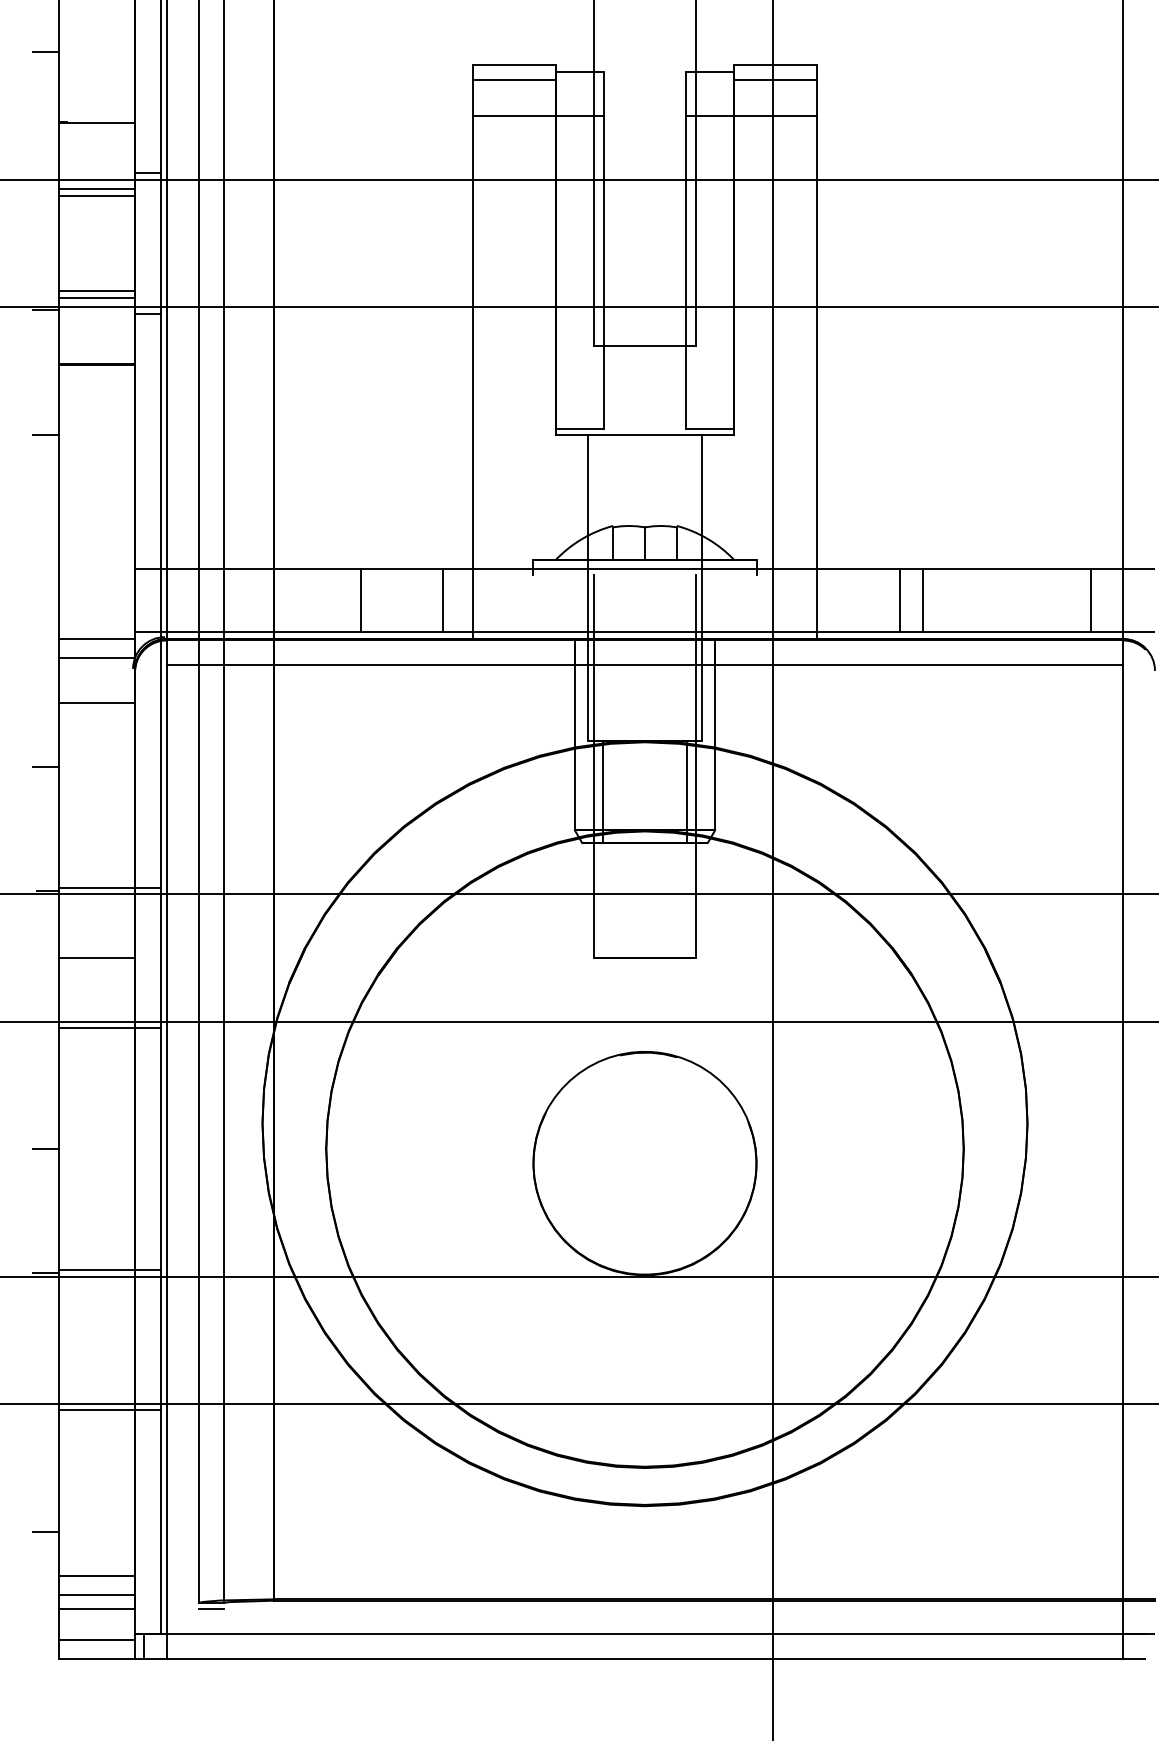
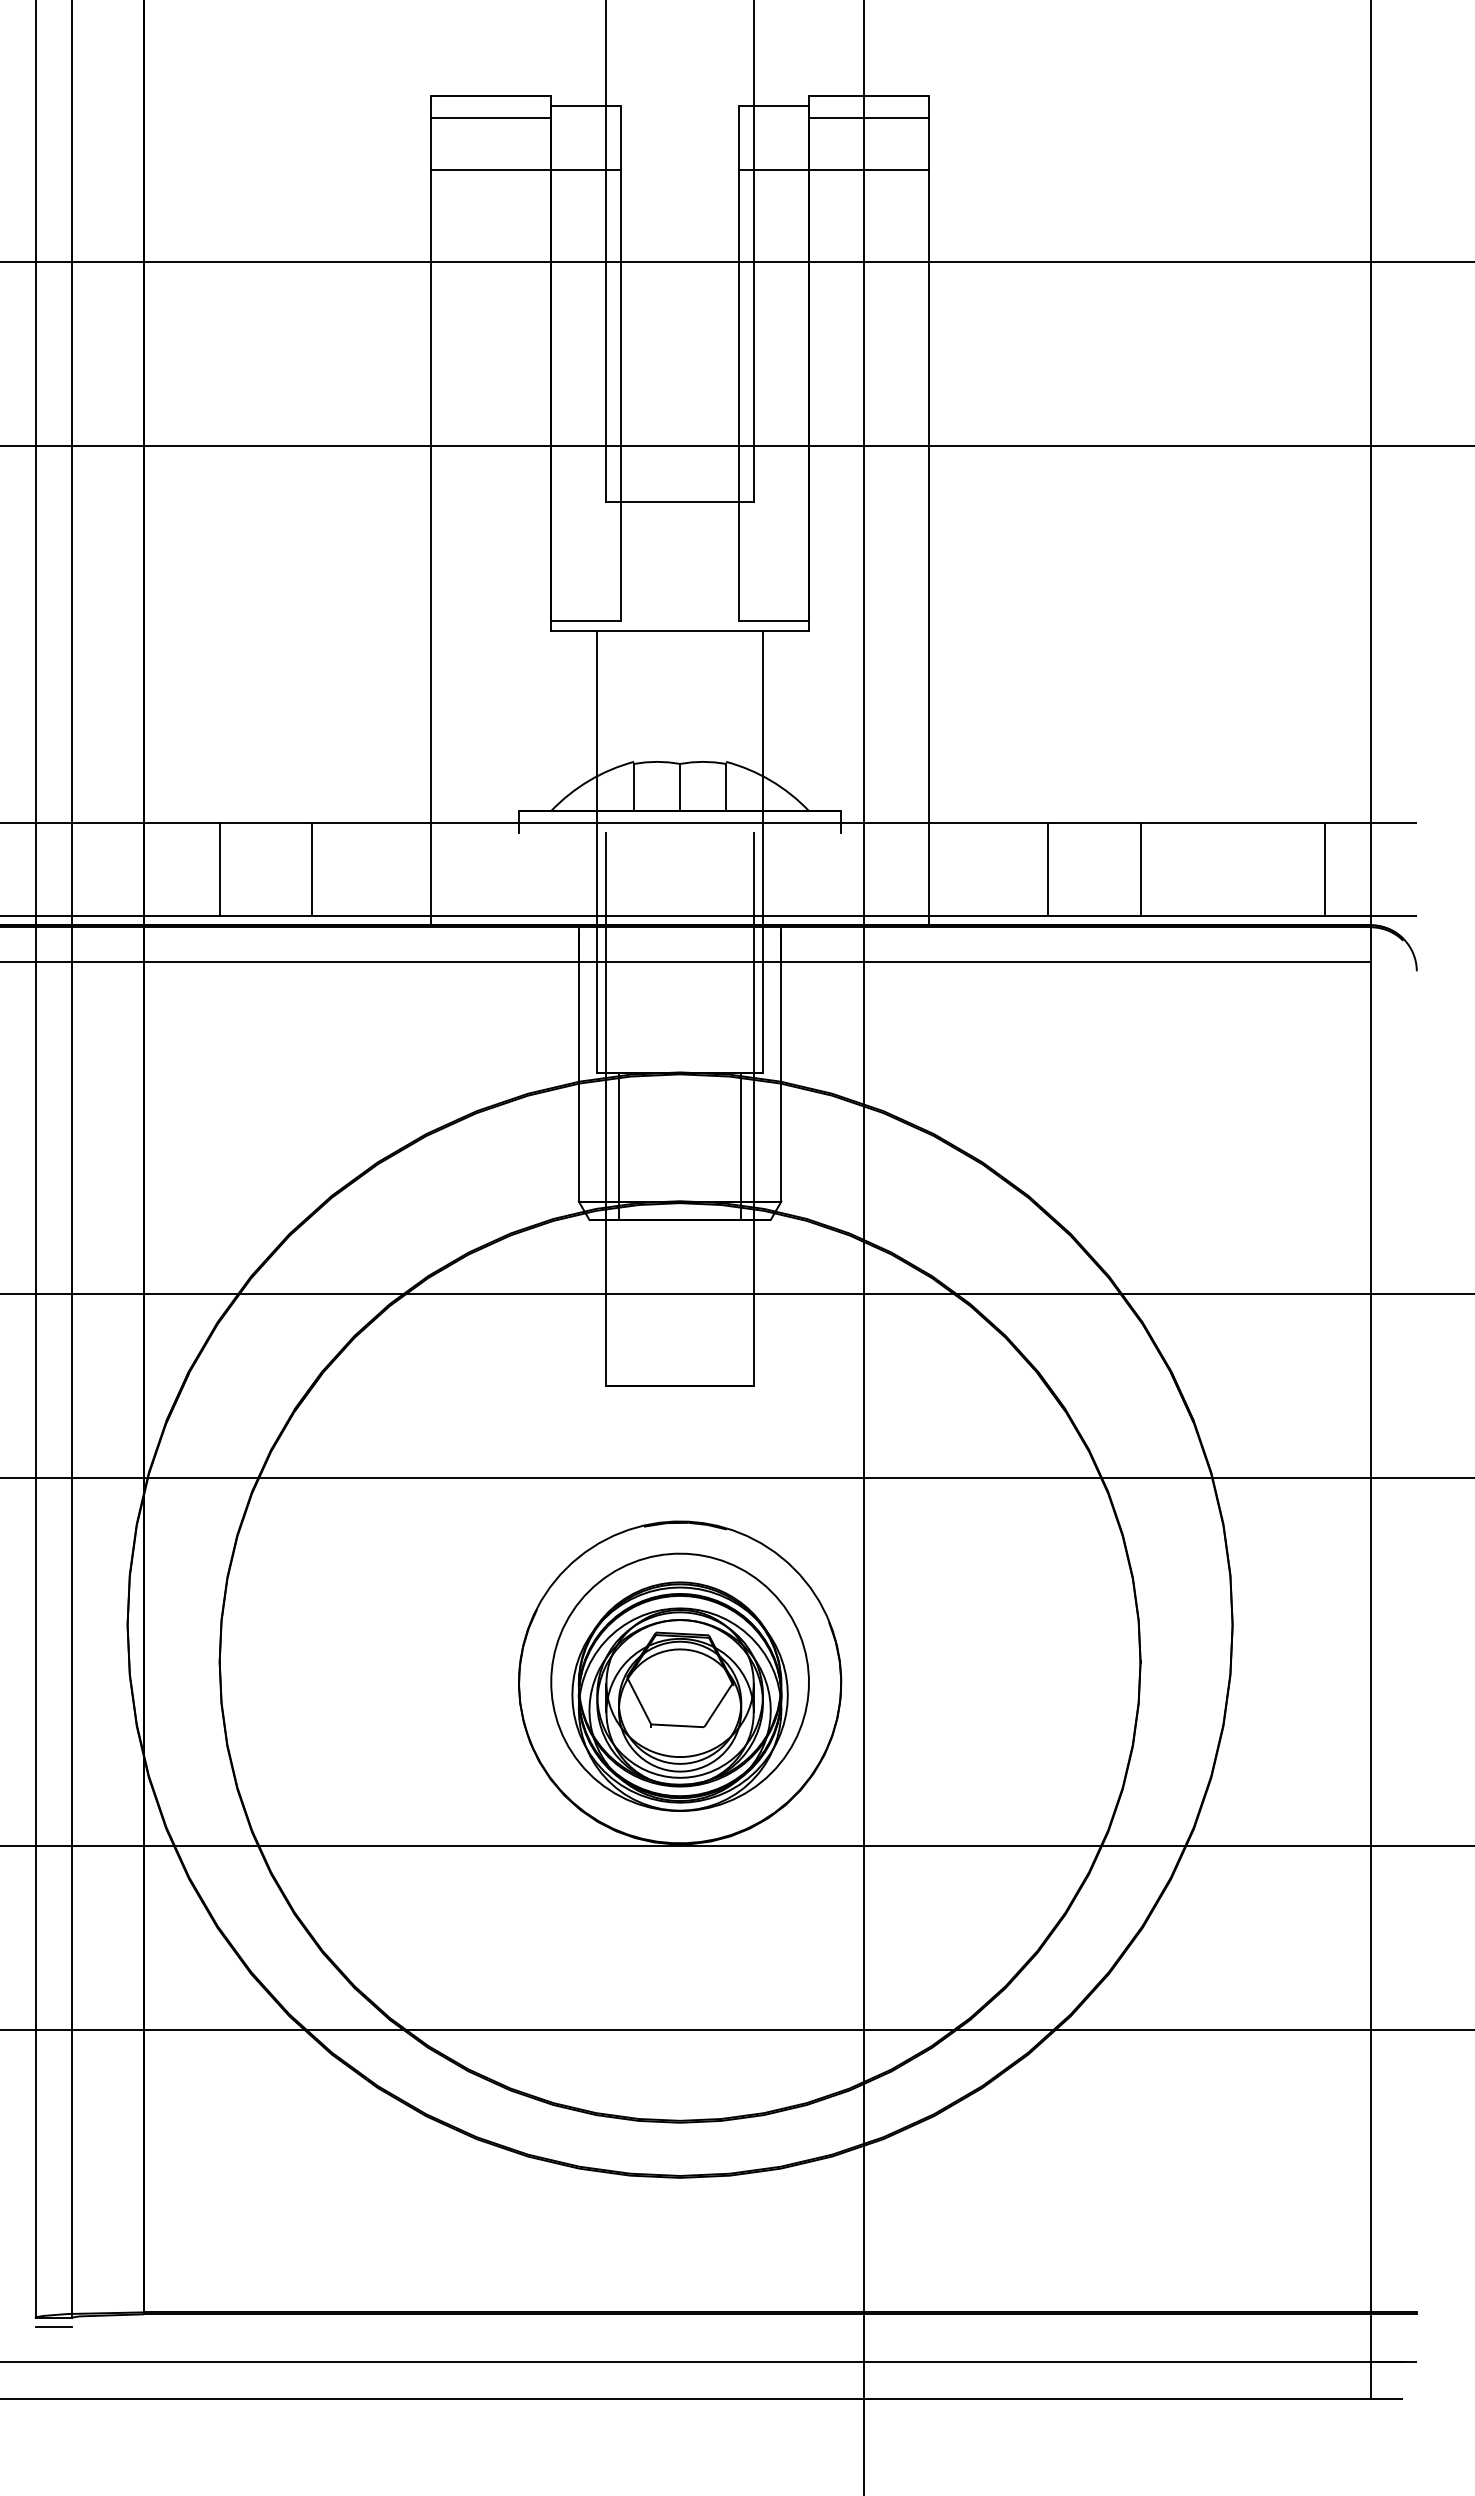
line: (361, 600) -> (220, 869), moved
line: (443, 600) -> (312, 869), moved
line: (922, 600) -> (1140, 869), moved
part: (644, 1163) -> (679, 1682), added

